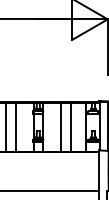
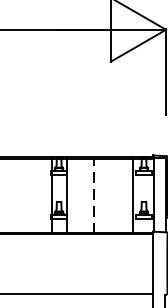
line: (61, 126) -> (94, 194), solid -> dashed
line: (5, 127) -> (8, 196), removed
line: (15, 127) -> (23, 196), removed
line: (70, 127) -> (108, 196), removed

